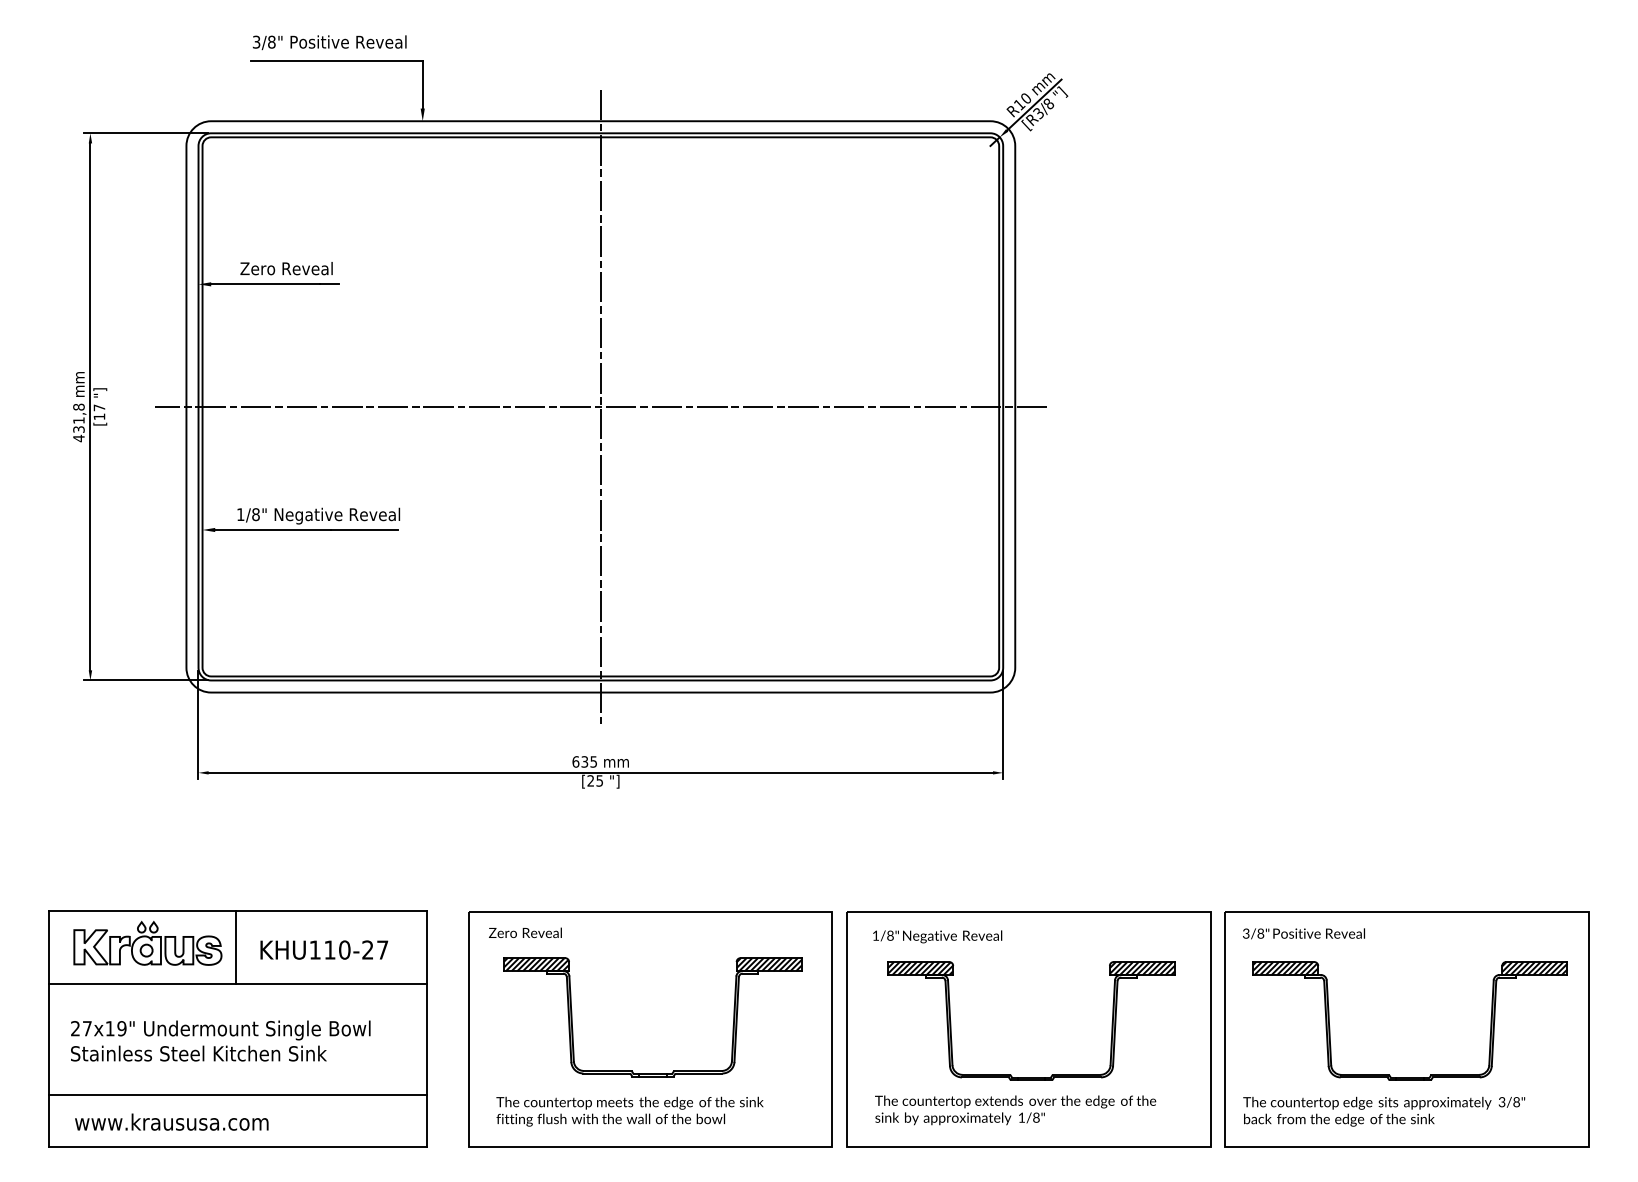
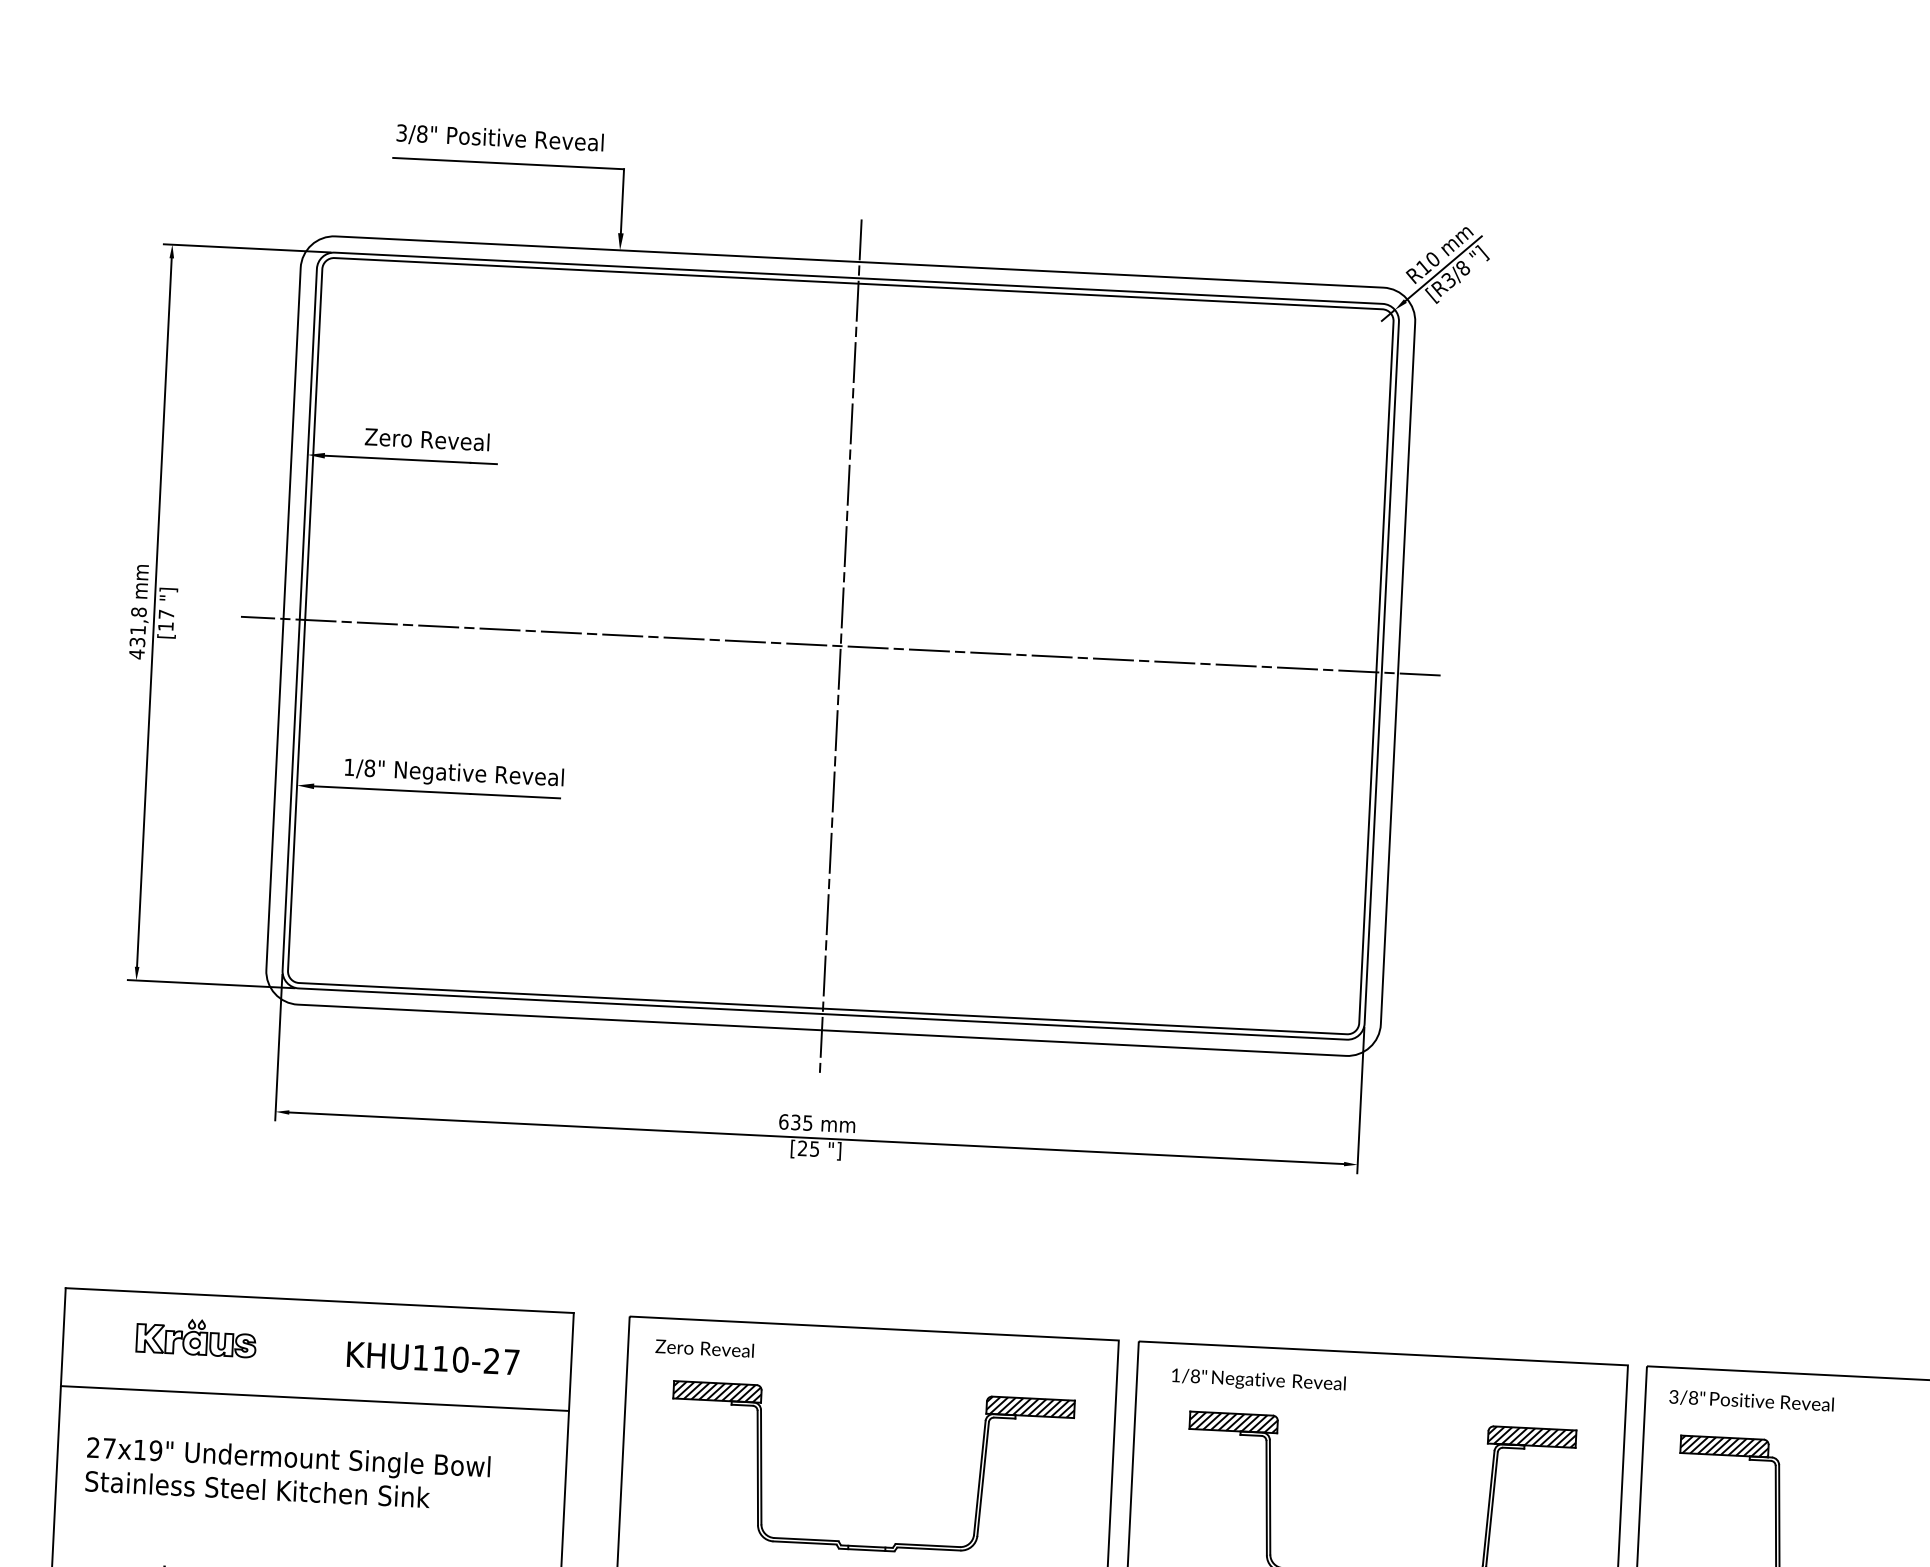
part: (147, 942) -> (195, 1336), size x0.6
line: (235, 947) -> (313, 1349), removed
line: (237, 1095) -> (306, 1548), removed

